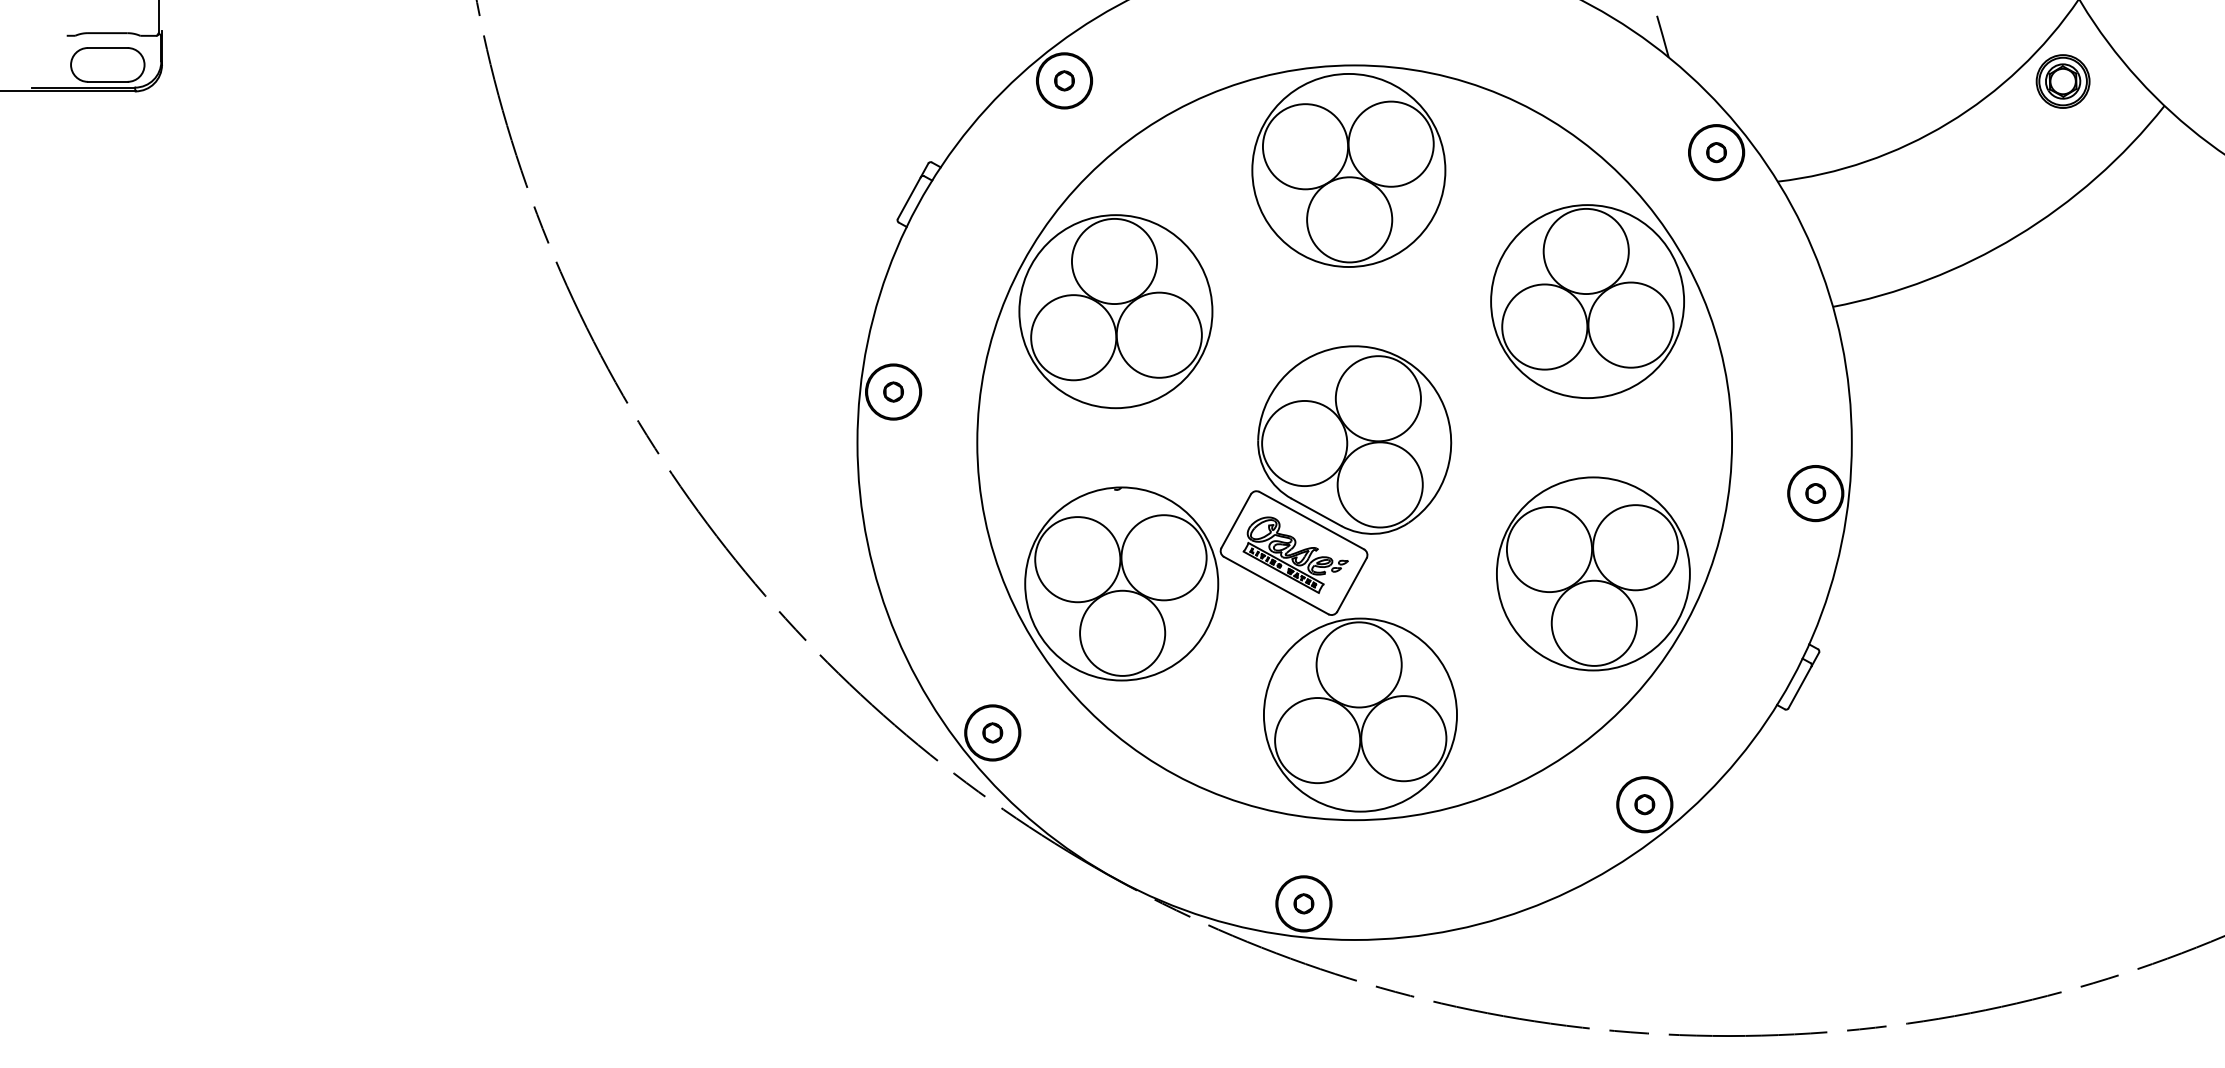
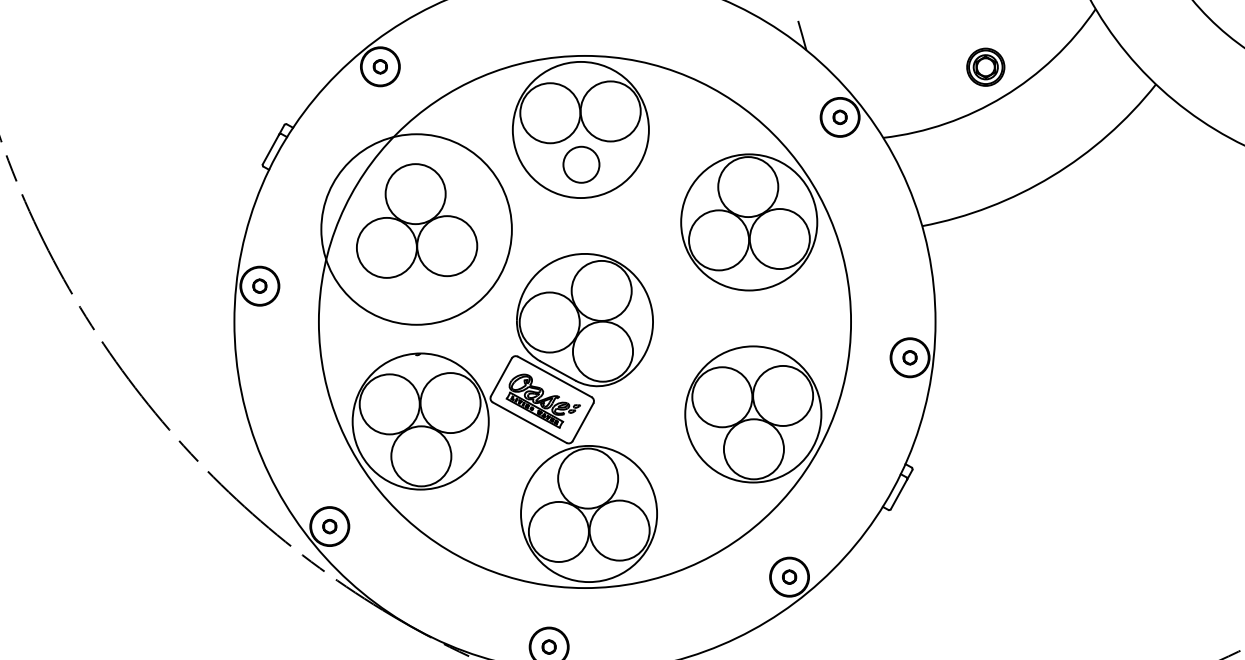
part: (2062, 81) -> (985, 67), moved
circle: (1349, 219) -> (581, 164), size x0.6
circle: (1115, 311) -> (416, 229), size x1.4

